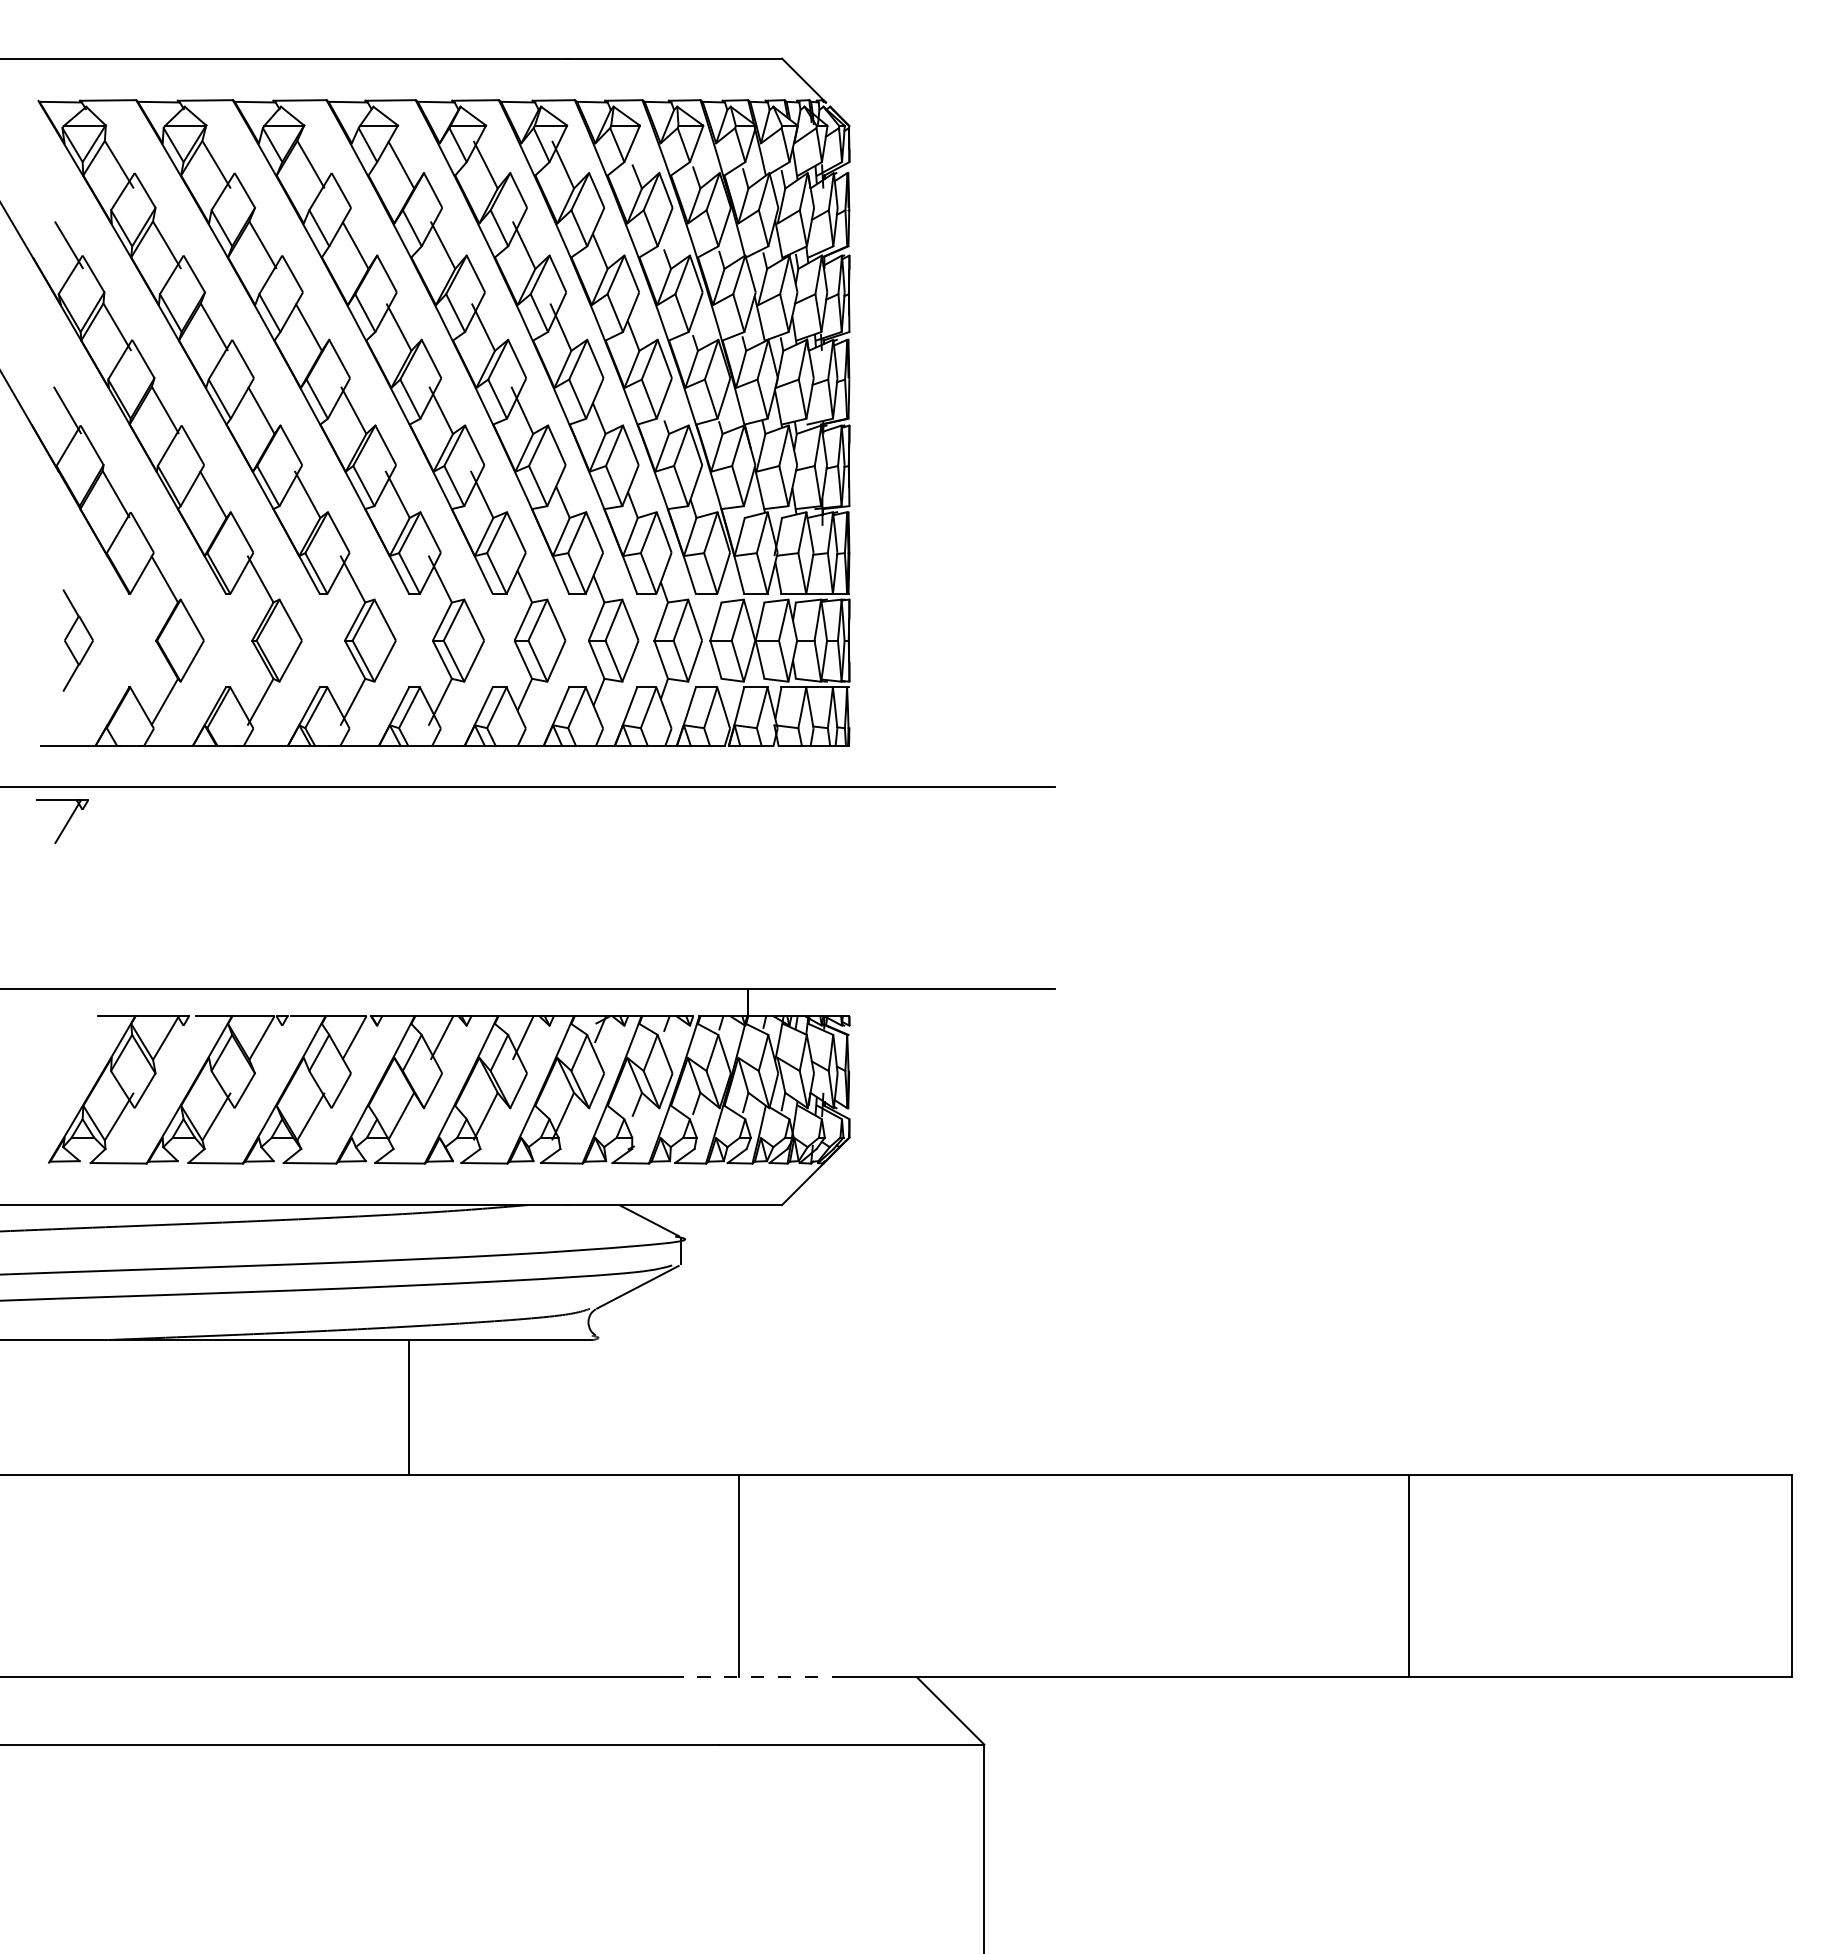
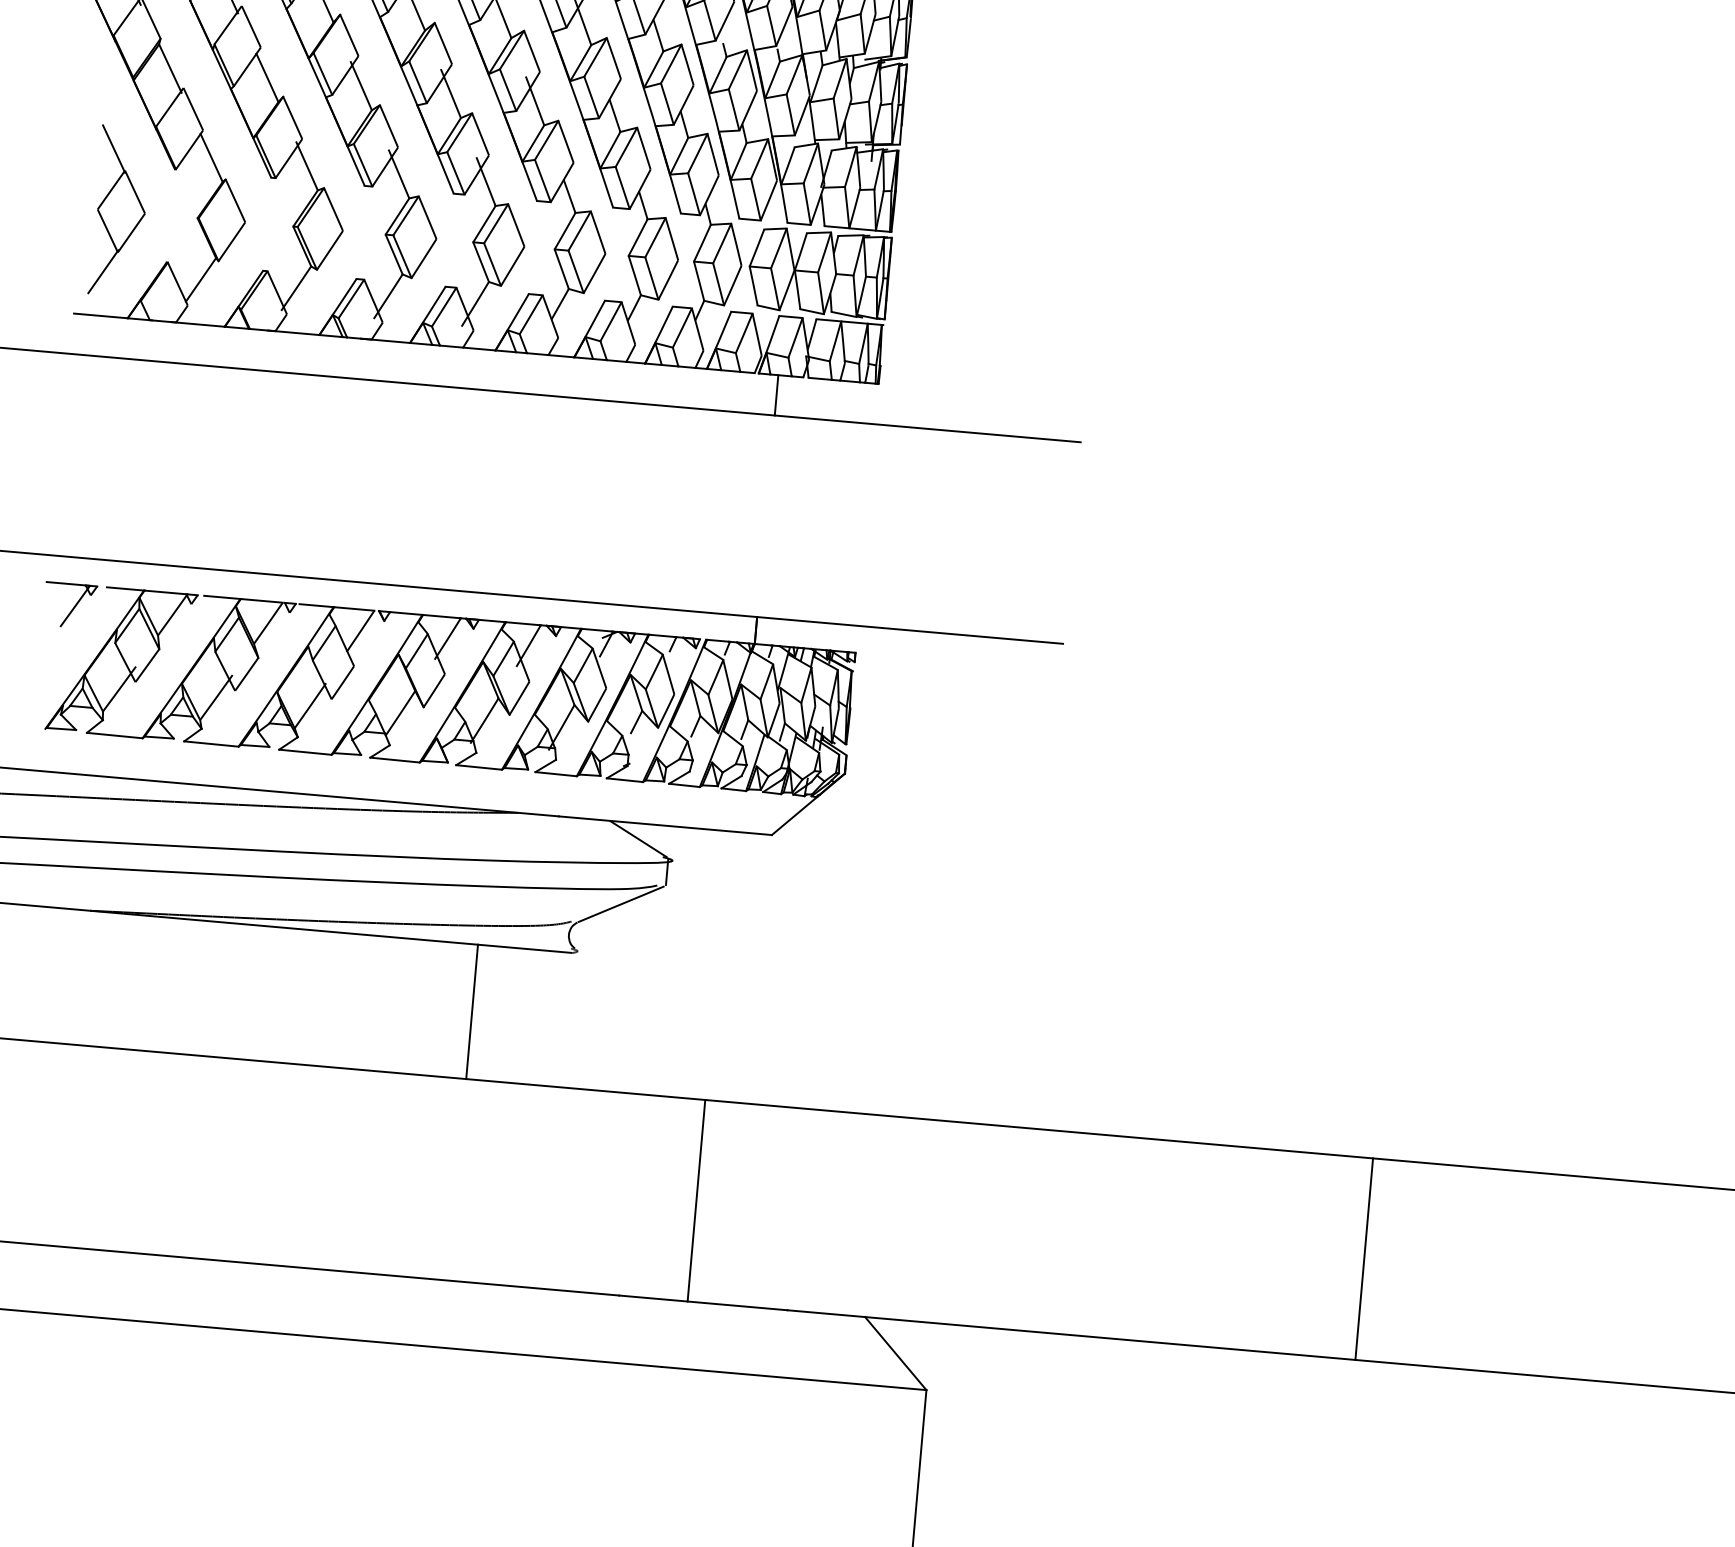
part: (77, 640) -> (119, 211), size x1.67
line: (748, 766) -> (776, 395), added
part: (62, 821) -> (69, 605), moved
line: (408, 1406) -> (471, 1010), moved
line: (754, 1677) -> (703, 1303), dashed -> solid

